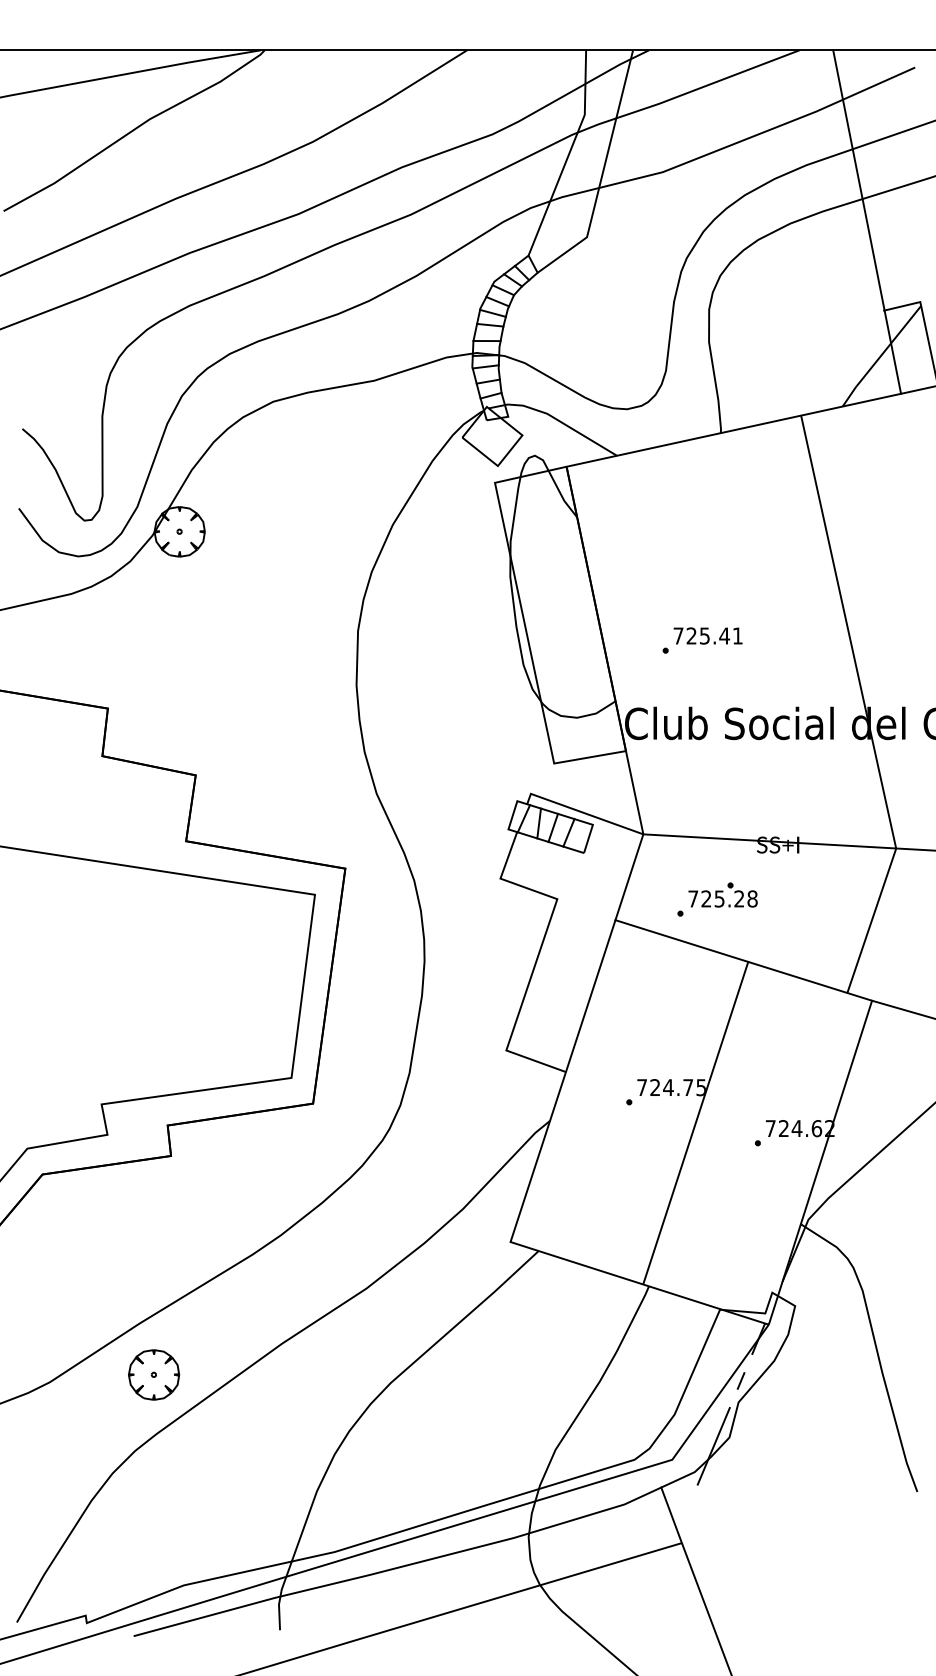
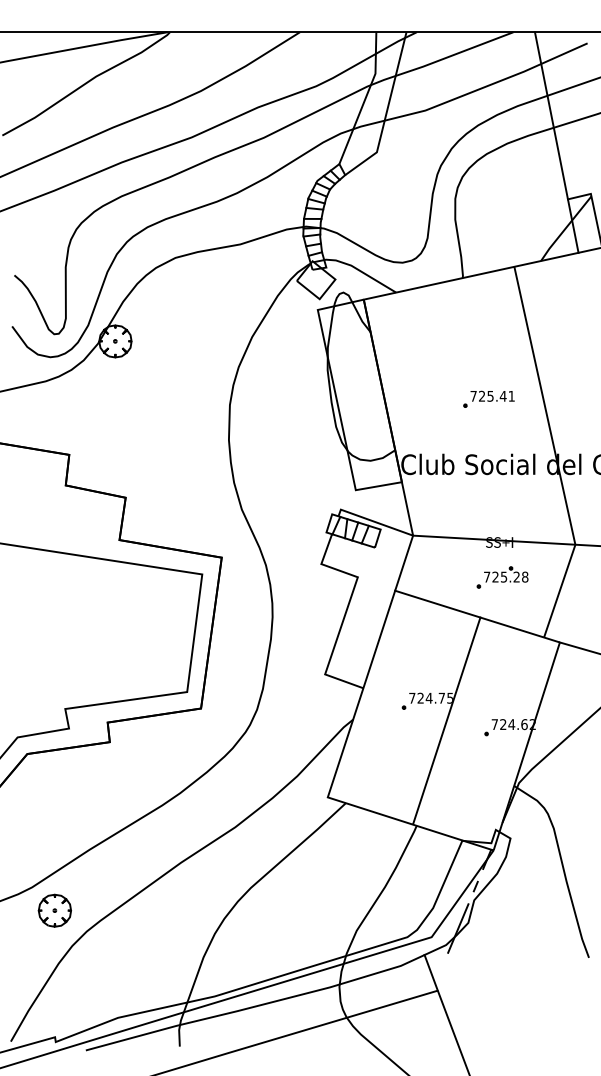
part: (701, 639) -> (488, 398), moved
part: (717, 899) -> (502, 577), moved
part: (153, 1374) -> (54, 910), moved

